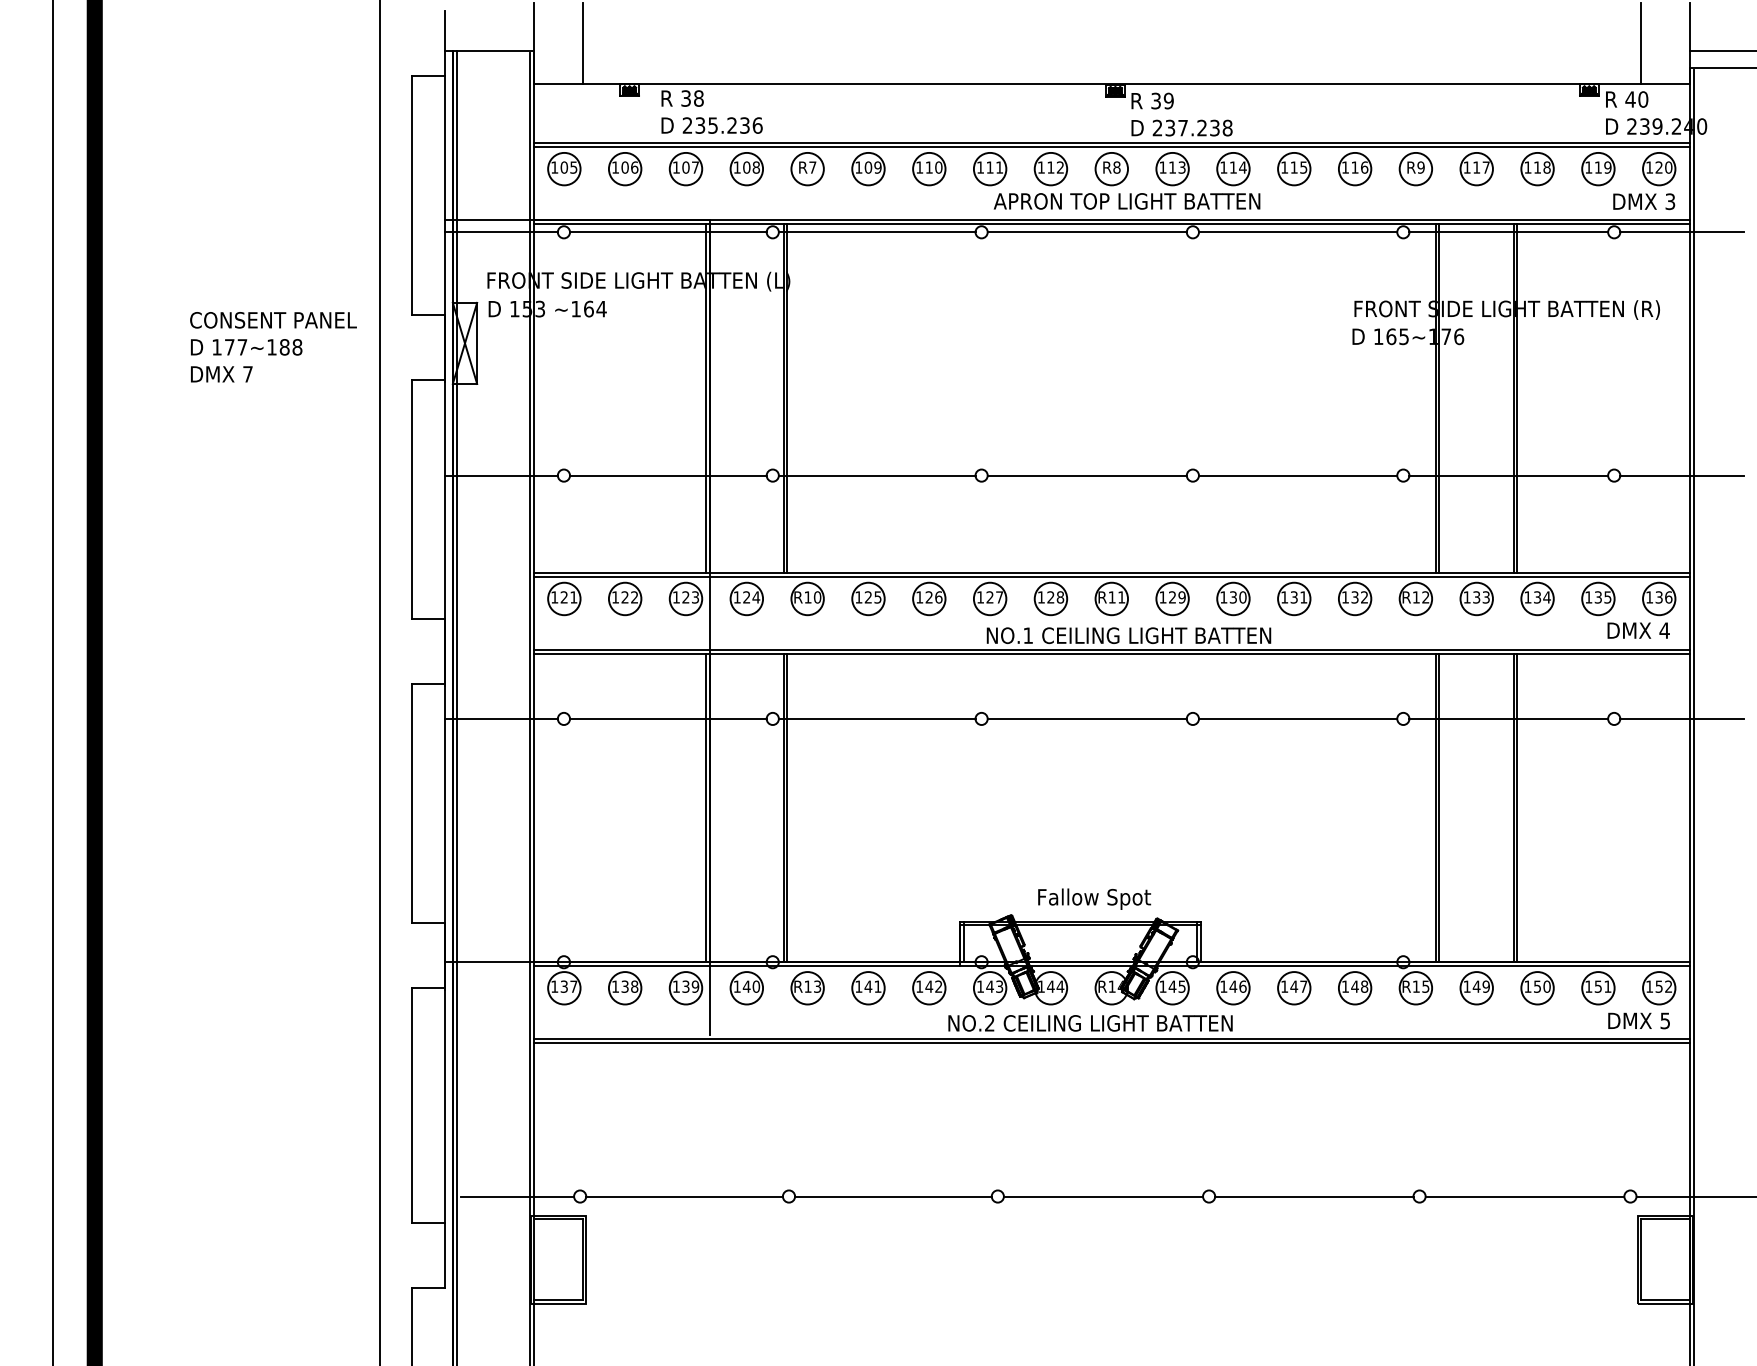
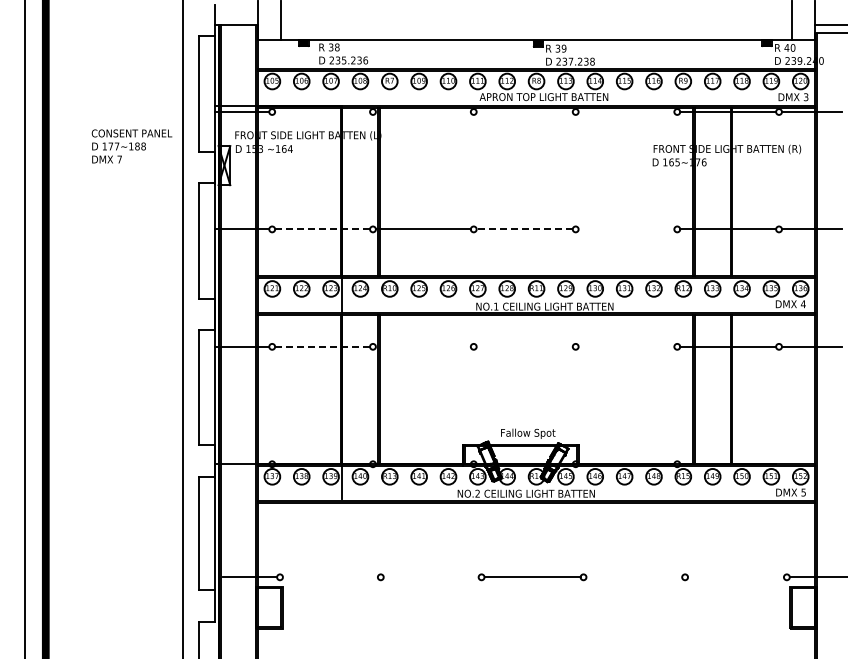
line: (668, 233) -> (322, 112), removed
line: (875, 233) -> (422, 112), removed
line: (1086, 233) -> (524, 112), removed
line: (1298, 233) -> (626, 112), removed
text: (272, 347) -> (131, 146), moved
line: (668, 475) -> (322, 229), solid -> dashed
line: (1086, 475) -> (524, 229), solid -> dashed
line: (1298, 475) -> (626, 229), removed
line: (668, 718) -> (322, 346), solid -> dashed
line: (875, 718) -> (422, 346), removed
line: (1086, 718) -> (524, 346), removed
line: (1298, 718) -> (626, 346), removed
line: (682, 1196) -> (329, 577), removed
line: (891, 1196) -> (430, 577), removed
line: (1314, 1196) -> (634, 577), removed
line: (1523, 1196) -> (735, 577), removed

